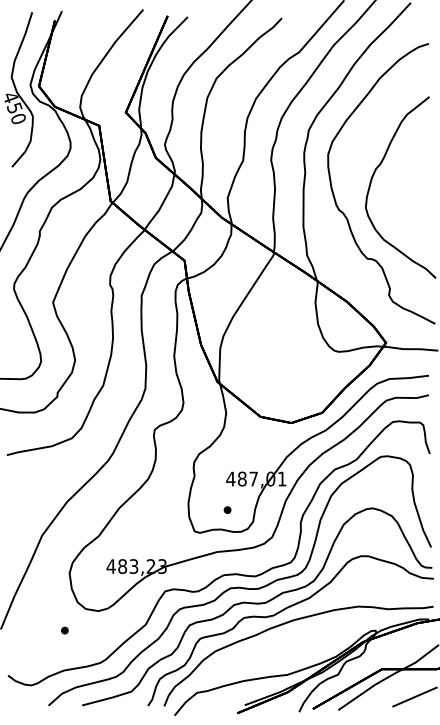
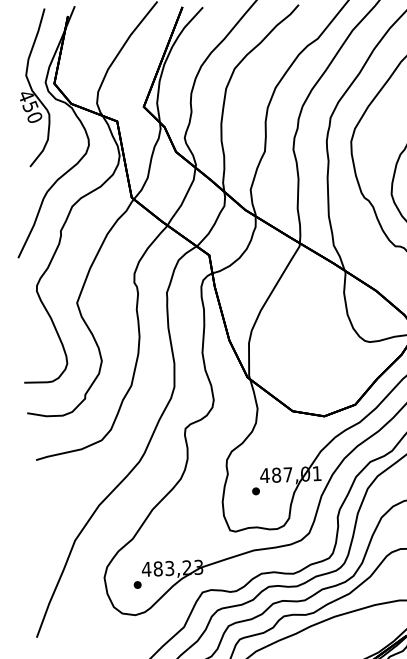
part: (227, 509) -> (255, 490), moved
part: (64, 630) -> (137, 584), moved

